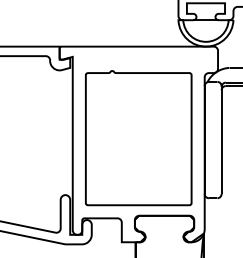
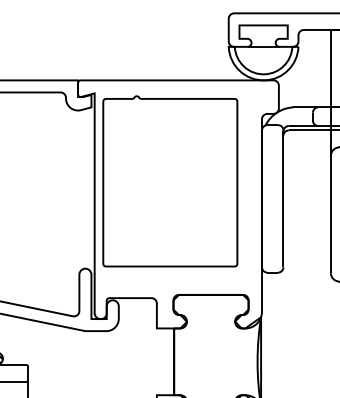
part: (138, 138) -> (170, 181), moved

